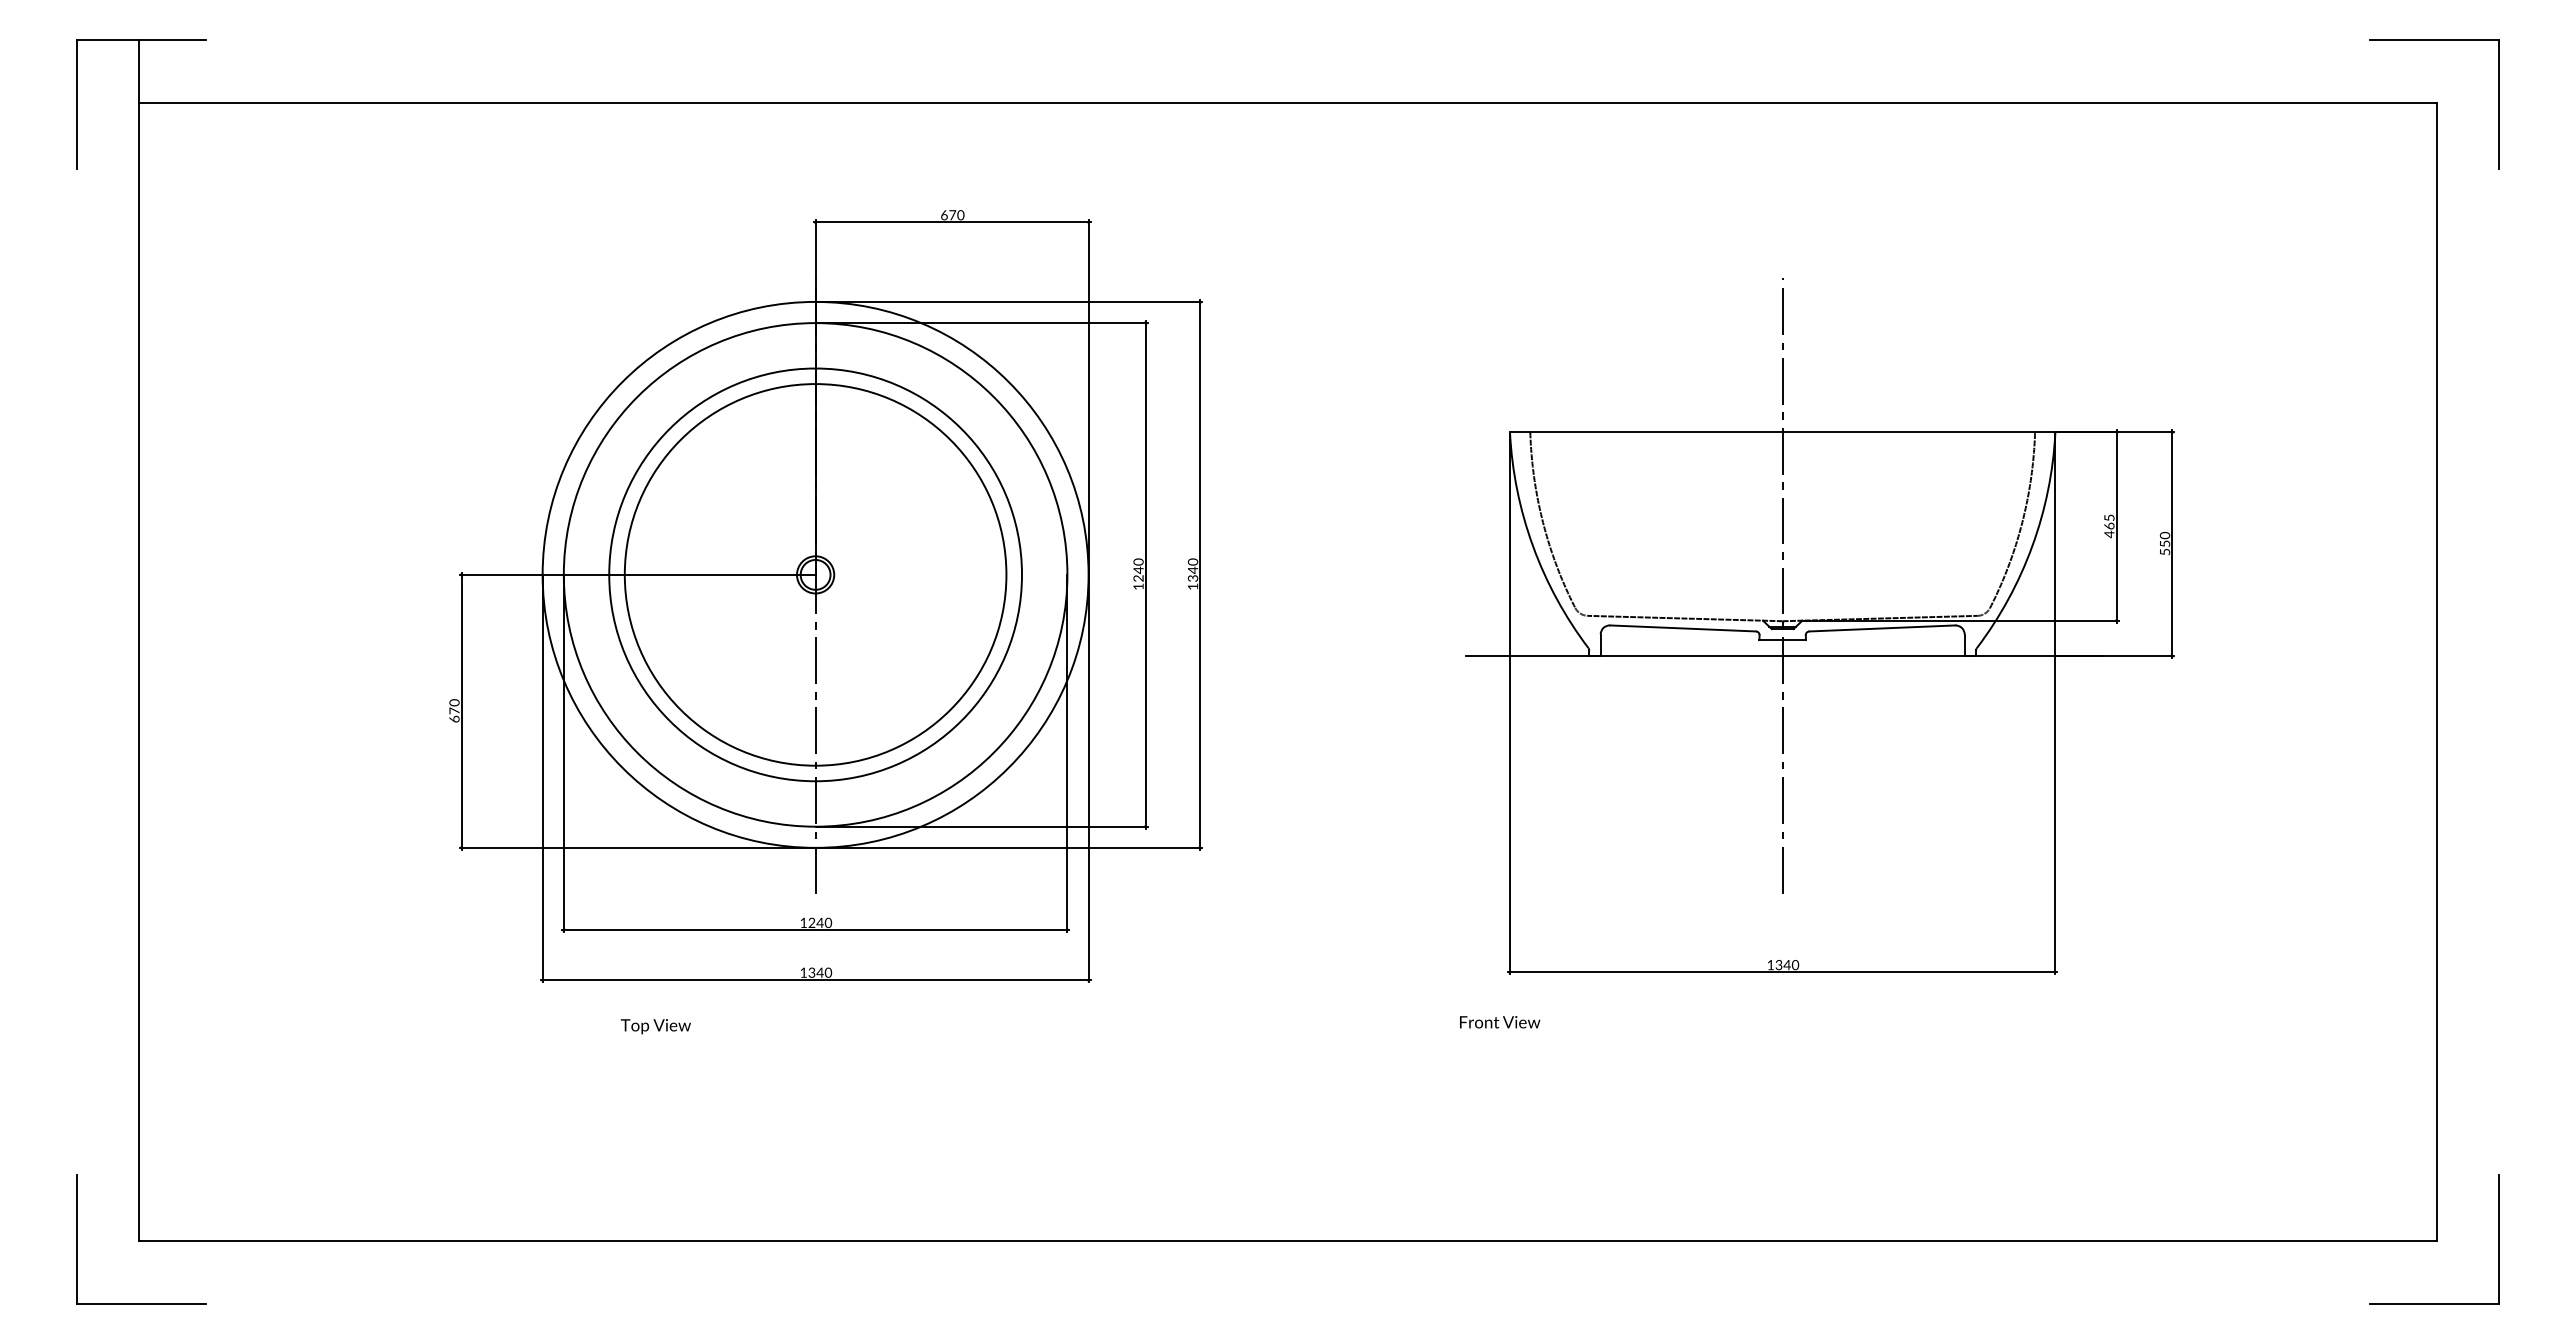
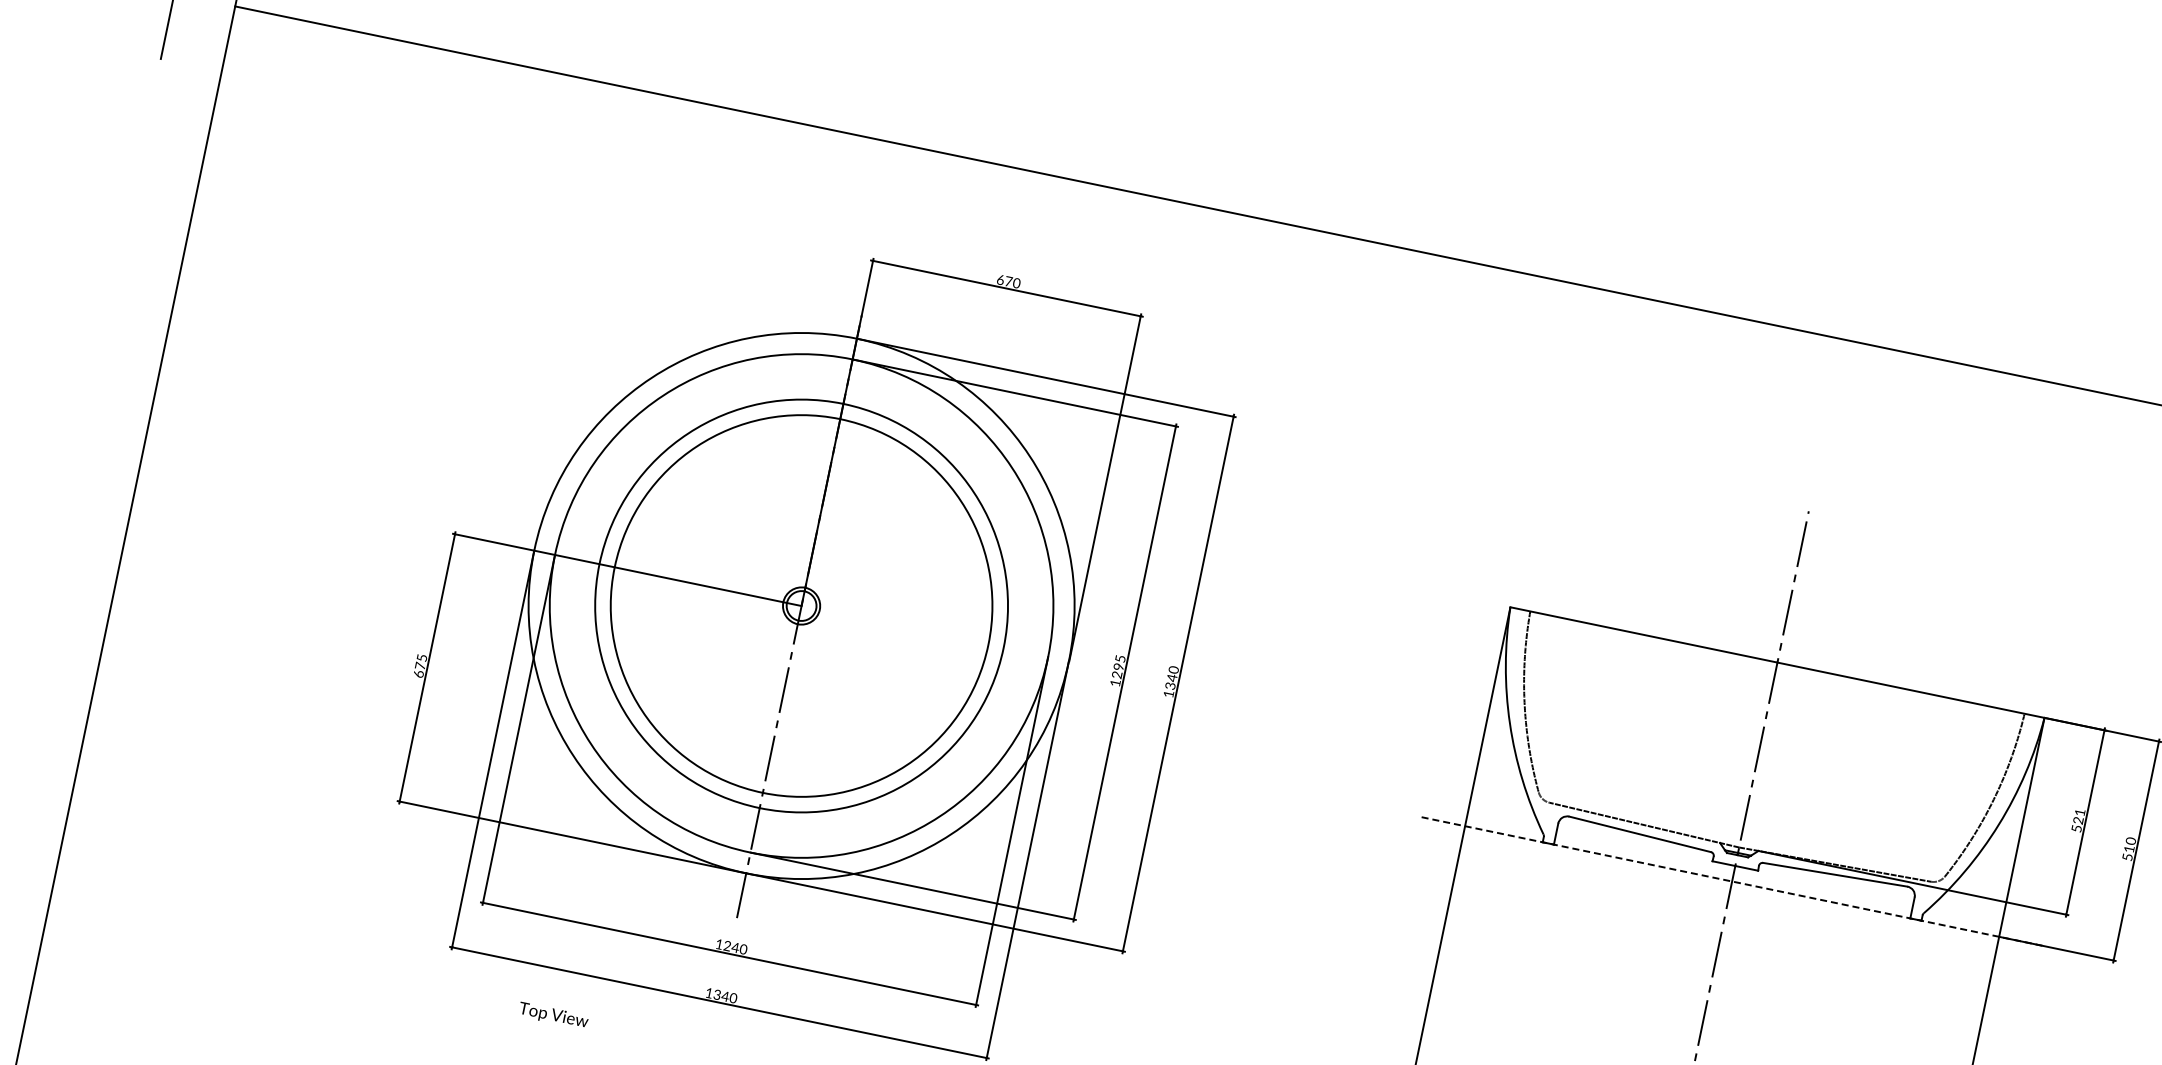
text: (2109, 526) -> (2078, 821), 465 -> 521
text: (2165, 543) -> (2129, 849), 550 -> 510
text: (1138, 566) -> (1119, 663), 1240 -> 1295
line: (1784, 655) -> (1734, 881), solid -> dashed
text: (454, 702) -> (422, 657), 670 -> 675

